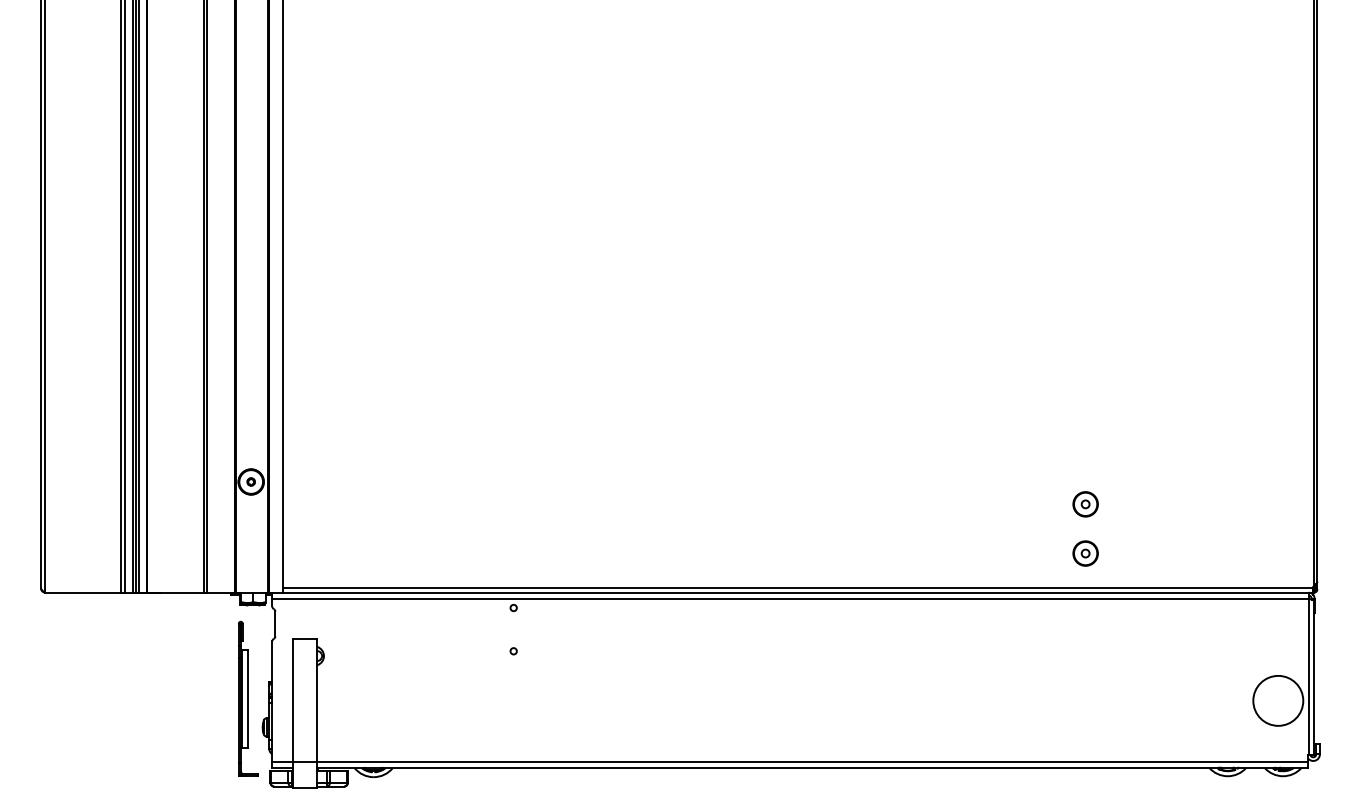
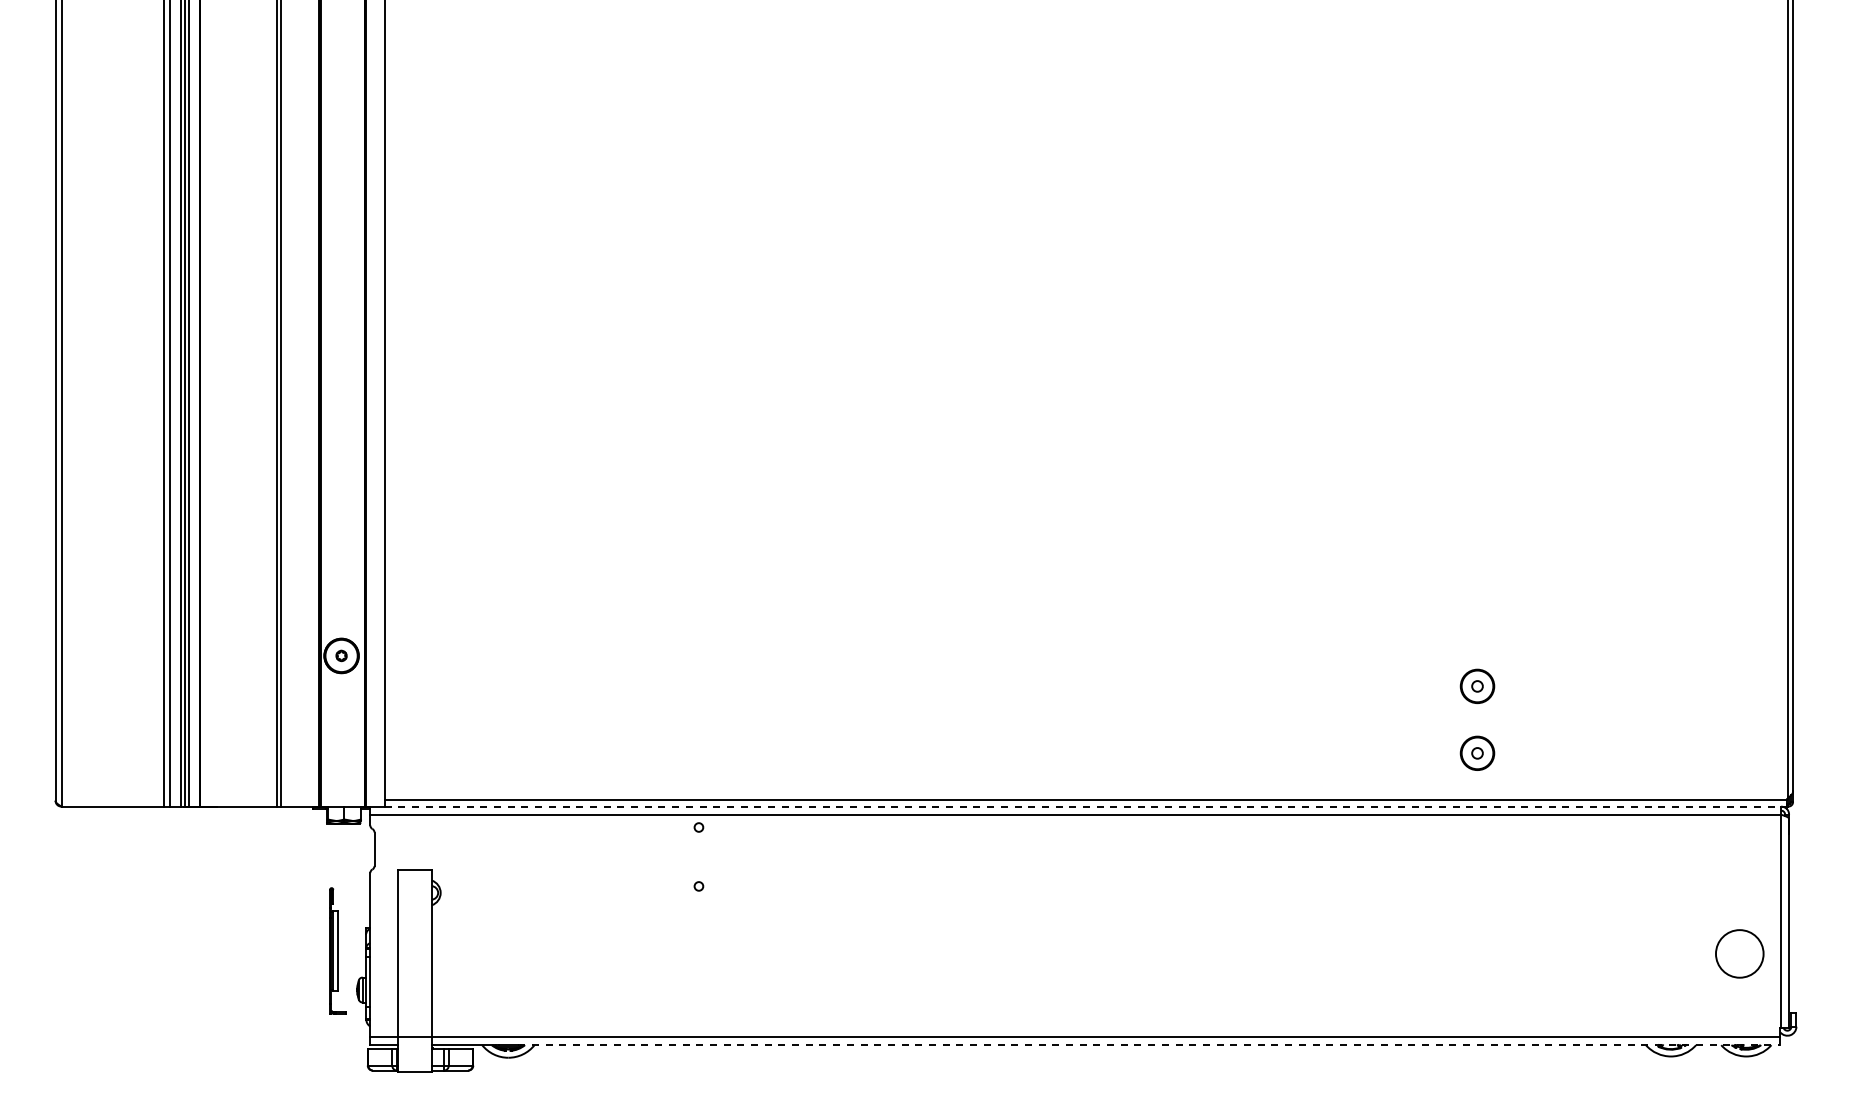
line: (798, 592) -> (1086, 806), solid -> dashed
part: (248, 698) -> (337, 950), size x0.6
circle: (1278, 700) -> (1739, 953), size x0.7
line: (844, 768) -> (1149, 1045), solid -> dashed

